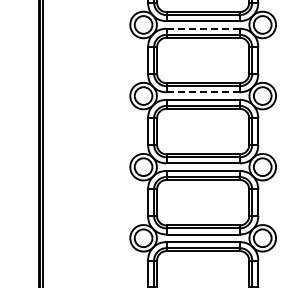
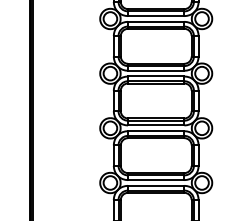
line: (203, 28) -> (156, 21), dashed -> solid
line: (203, 92) -> (156, 70), dashed -> solid

